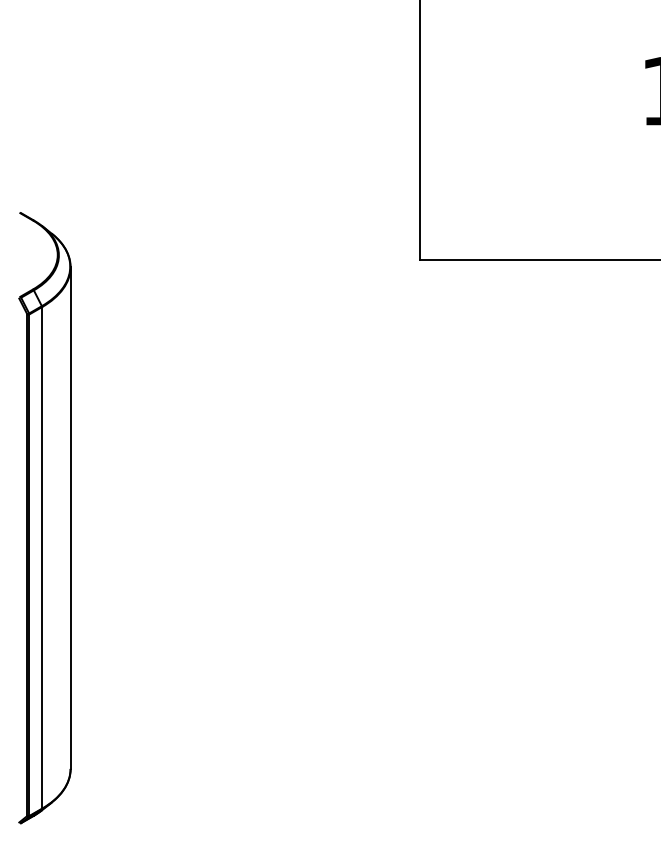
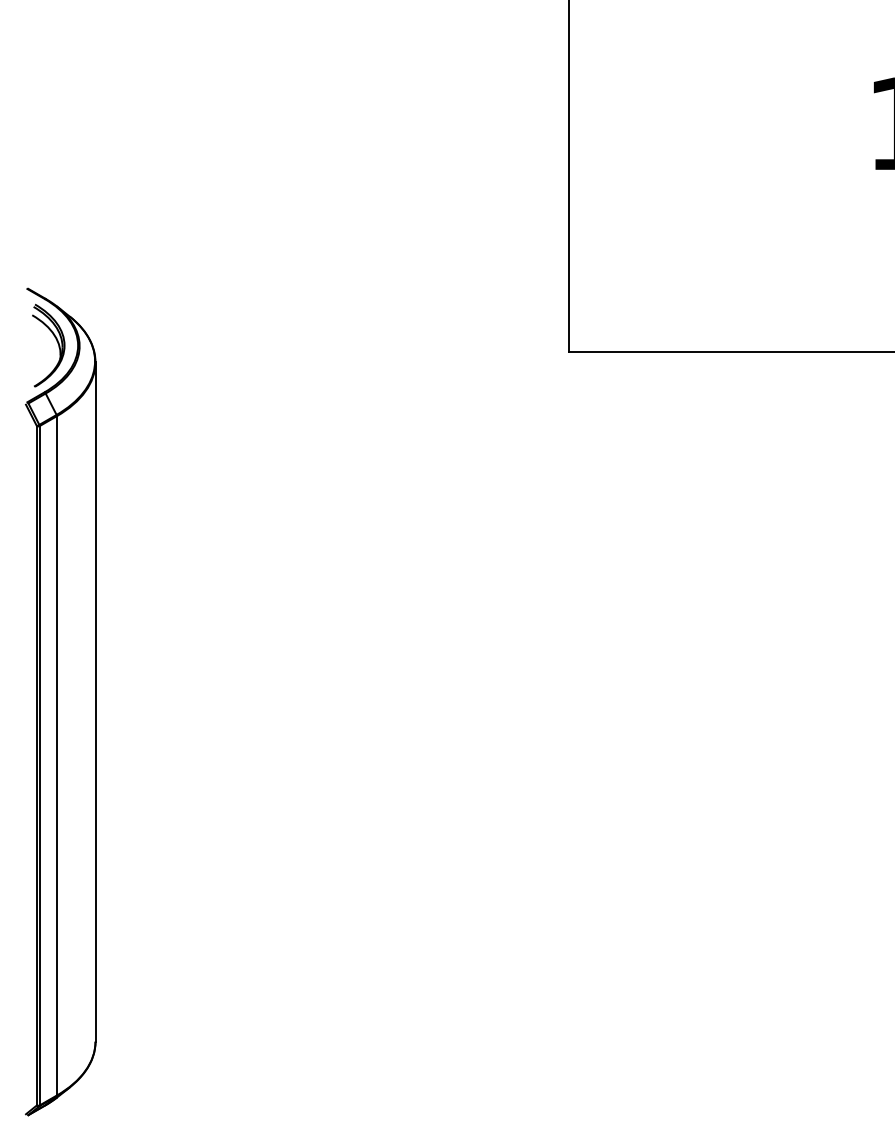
part: (41, 251) -> (56, 341), added

